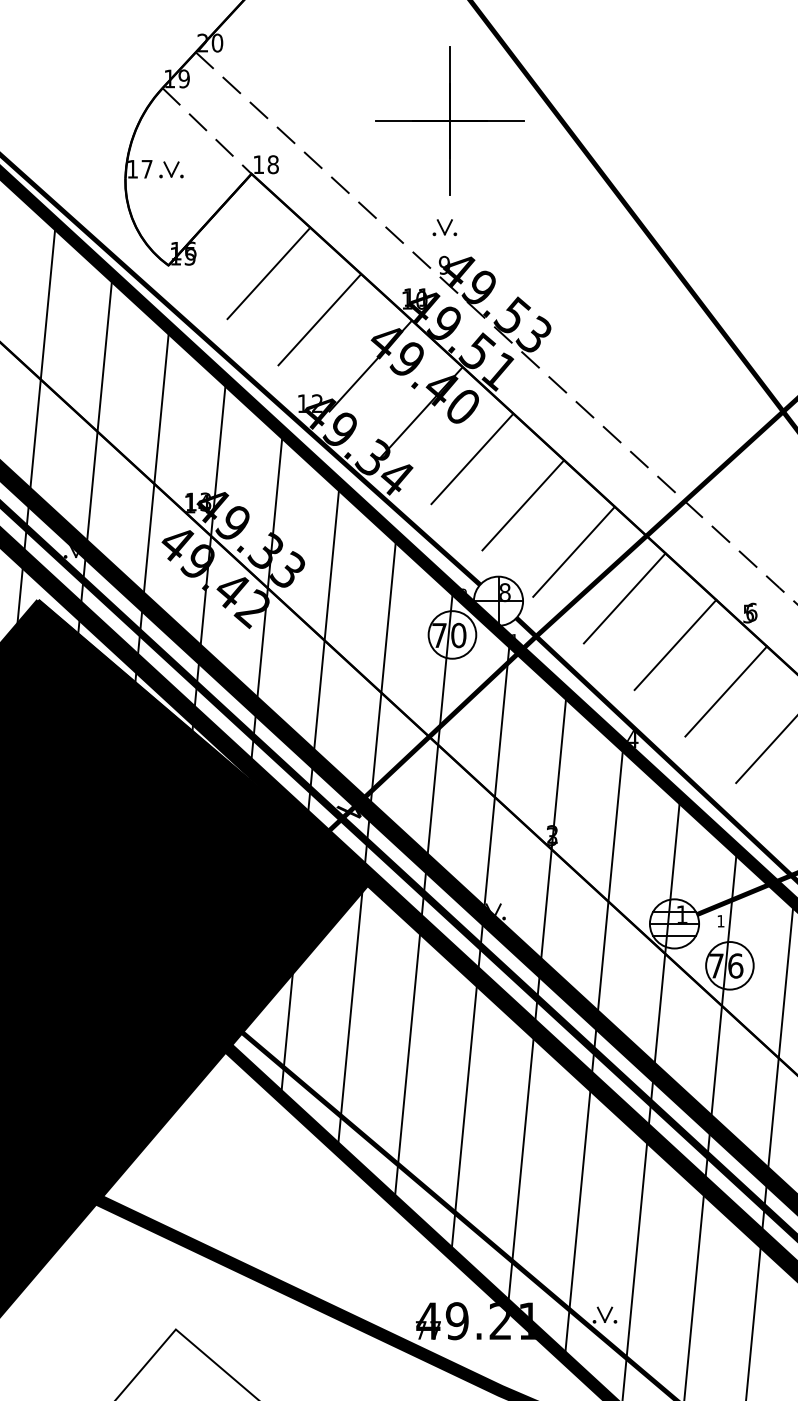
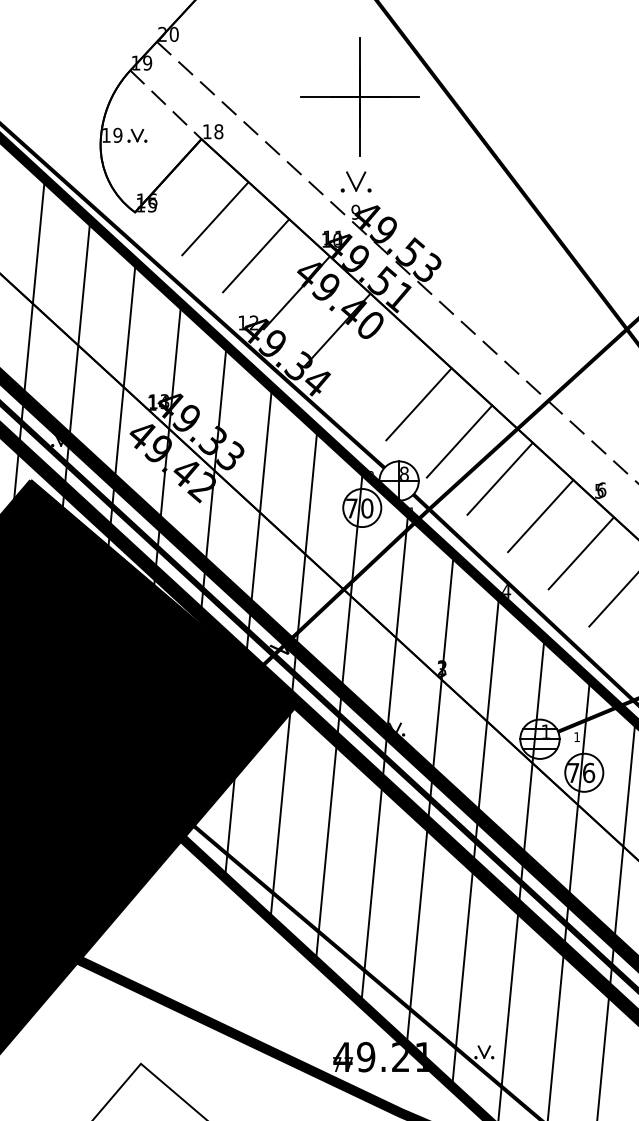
text: (146, 168) -> (117, 134), 17 -> 19
part: (444, 227) -> (355, 182), size x1.6
line: (472, 459) -> (378, 367), removed

